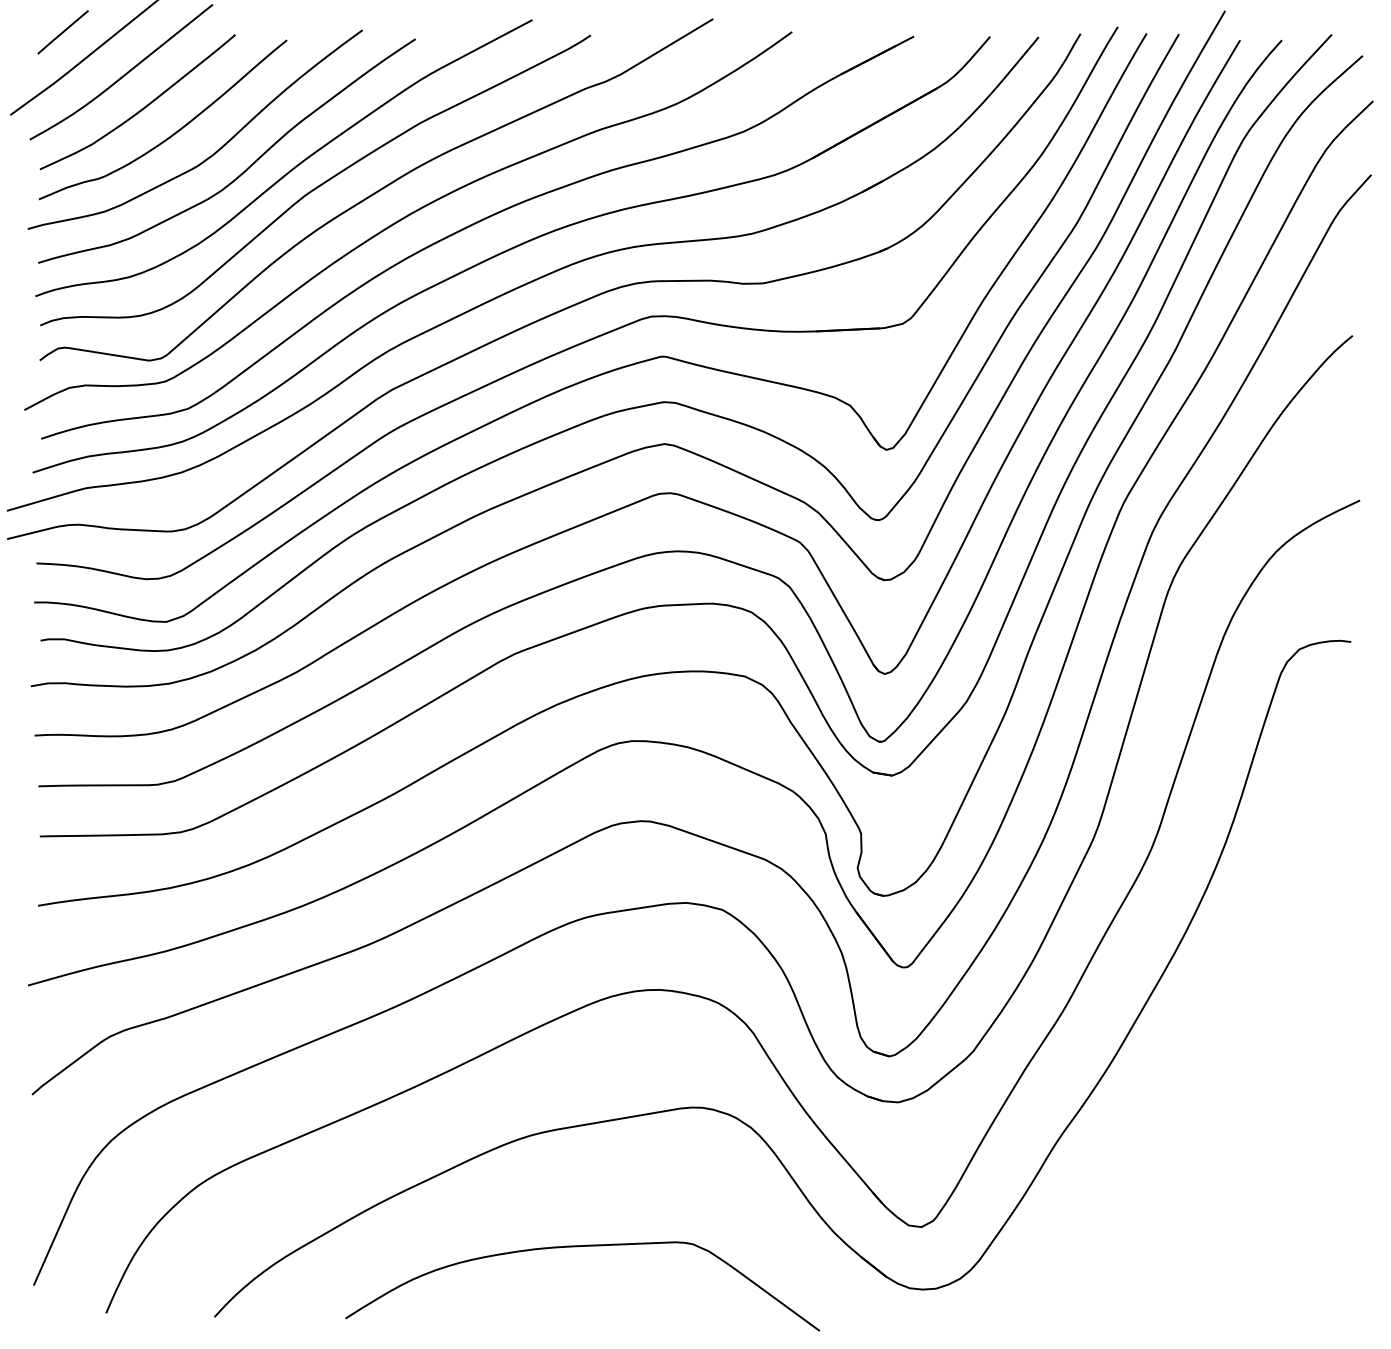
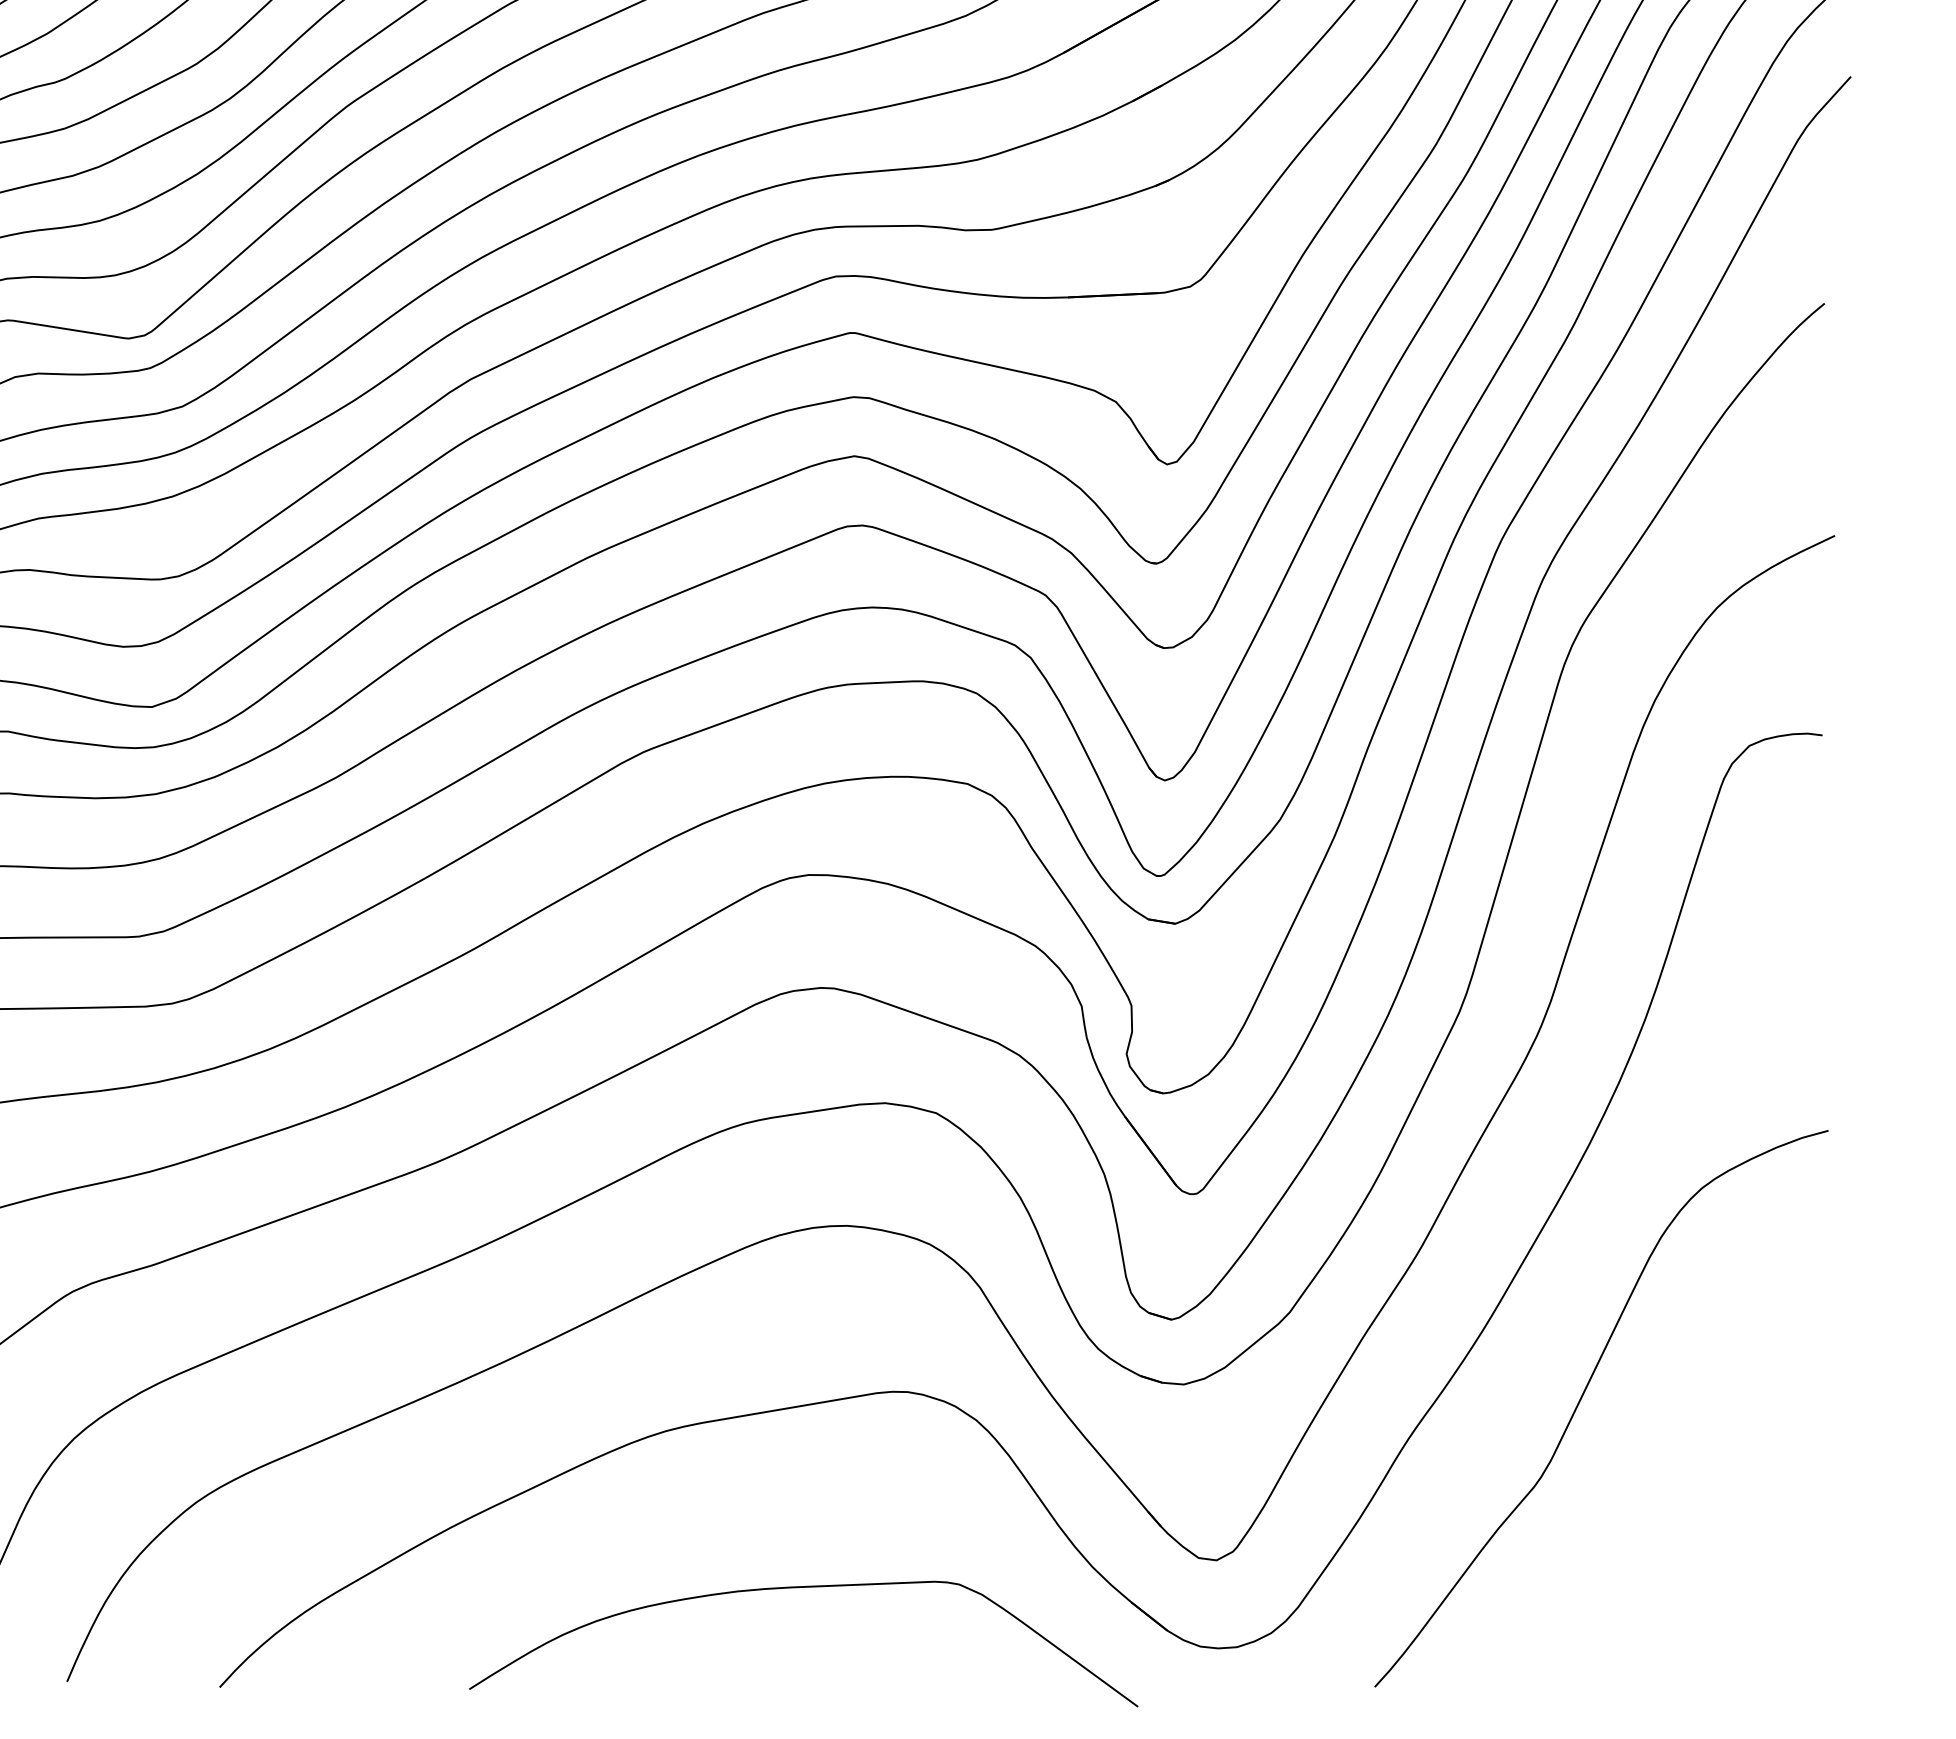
curve: (1180, 1113) -> (1581, 1400), added
curve: (577, 1247) -> (796, 1589), moved

